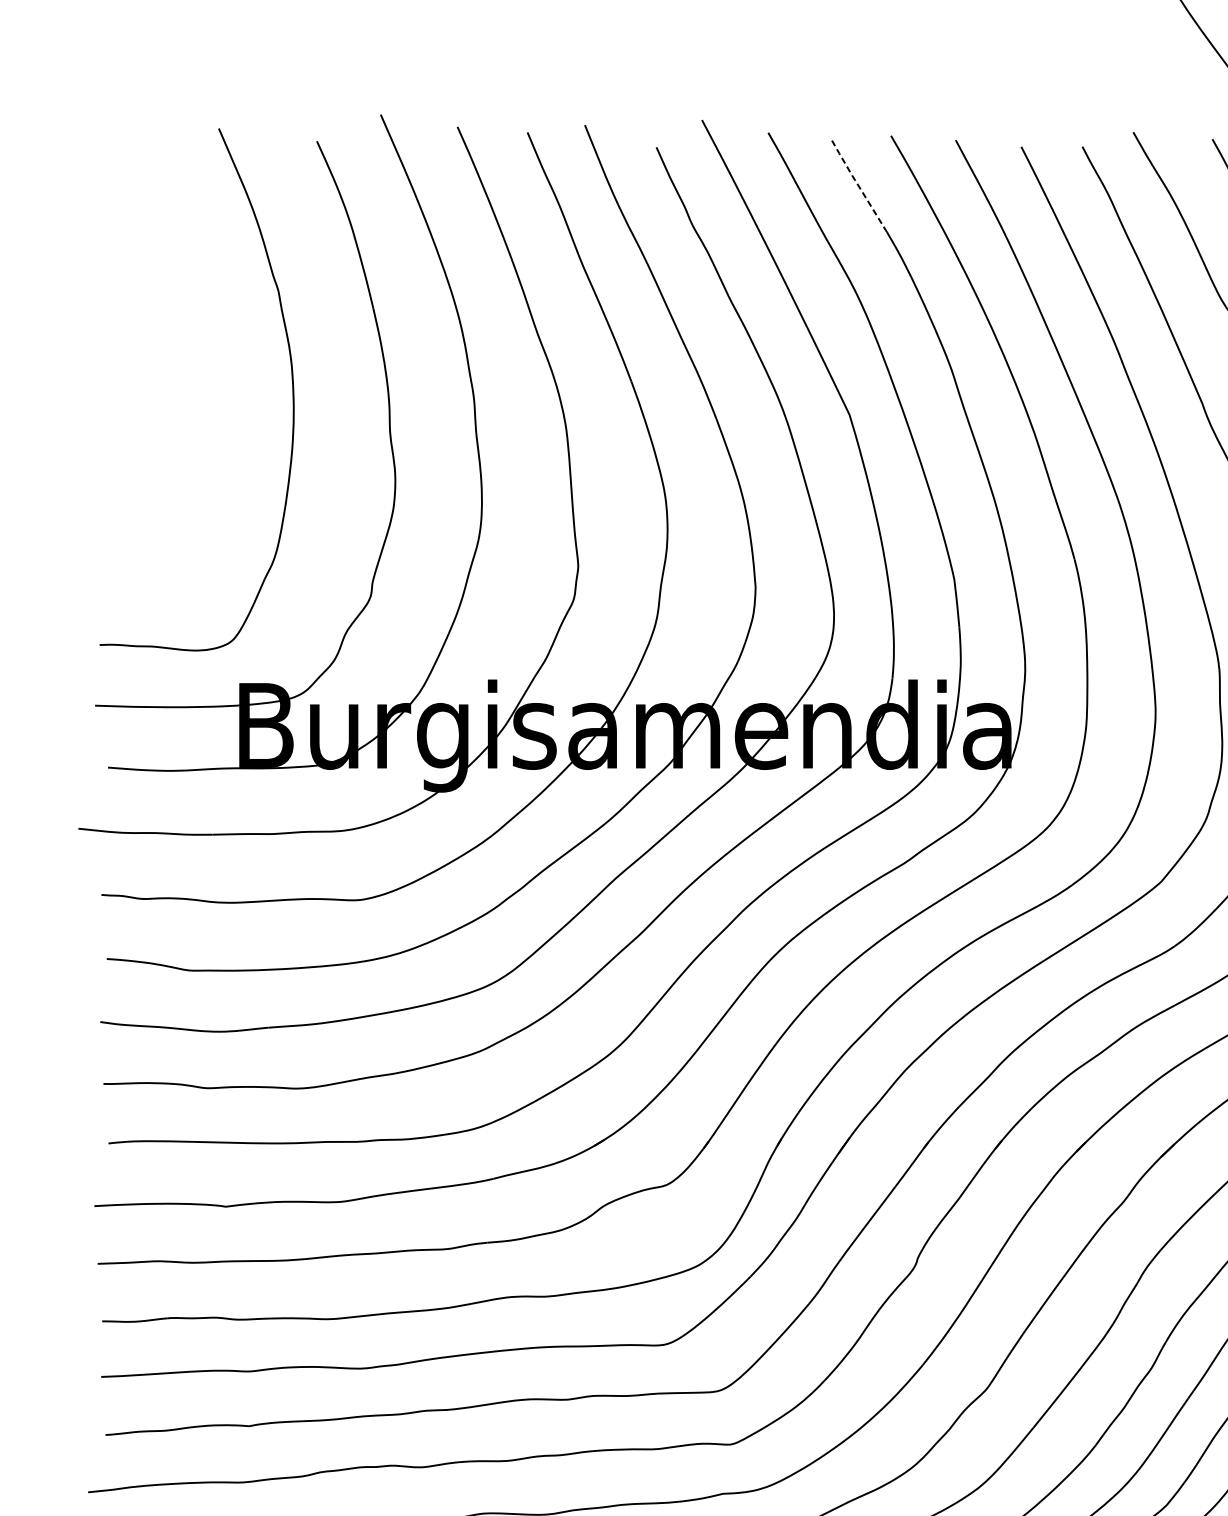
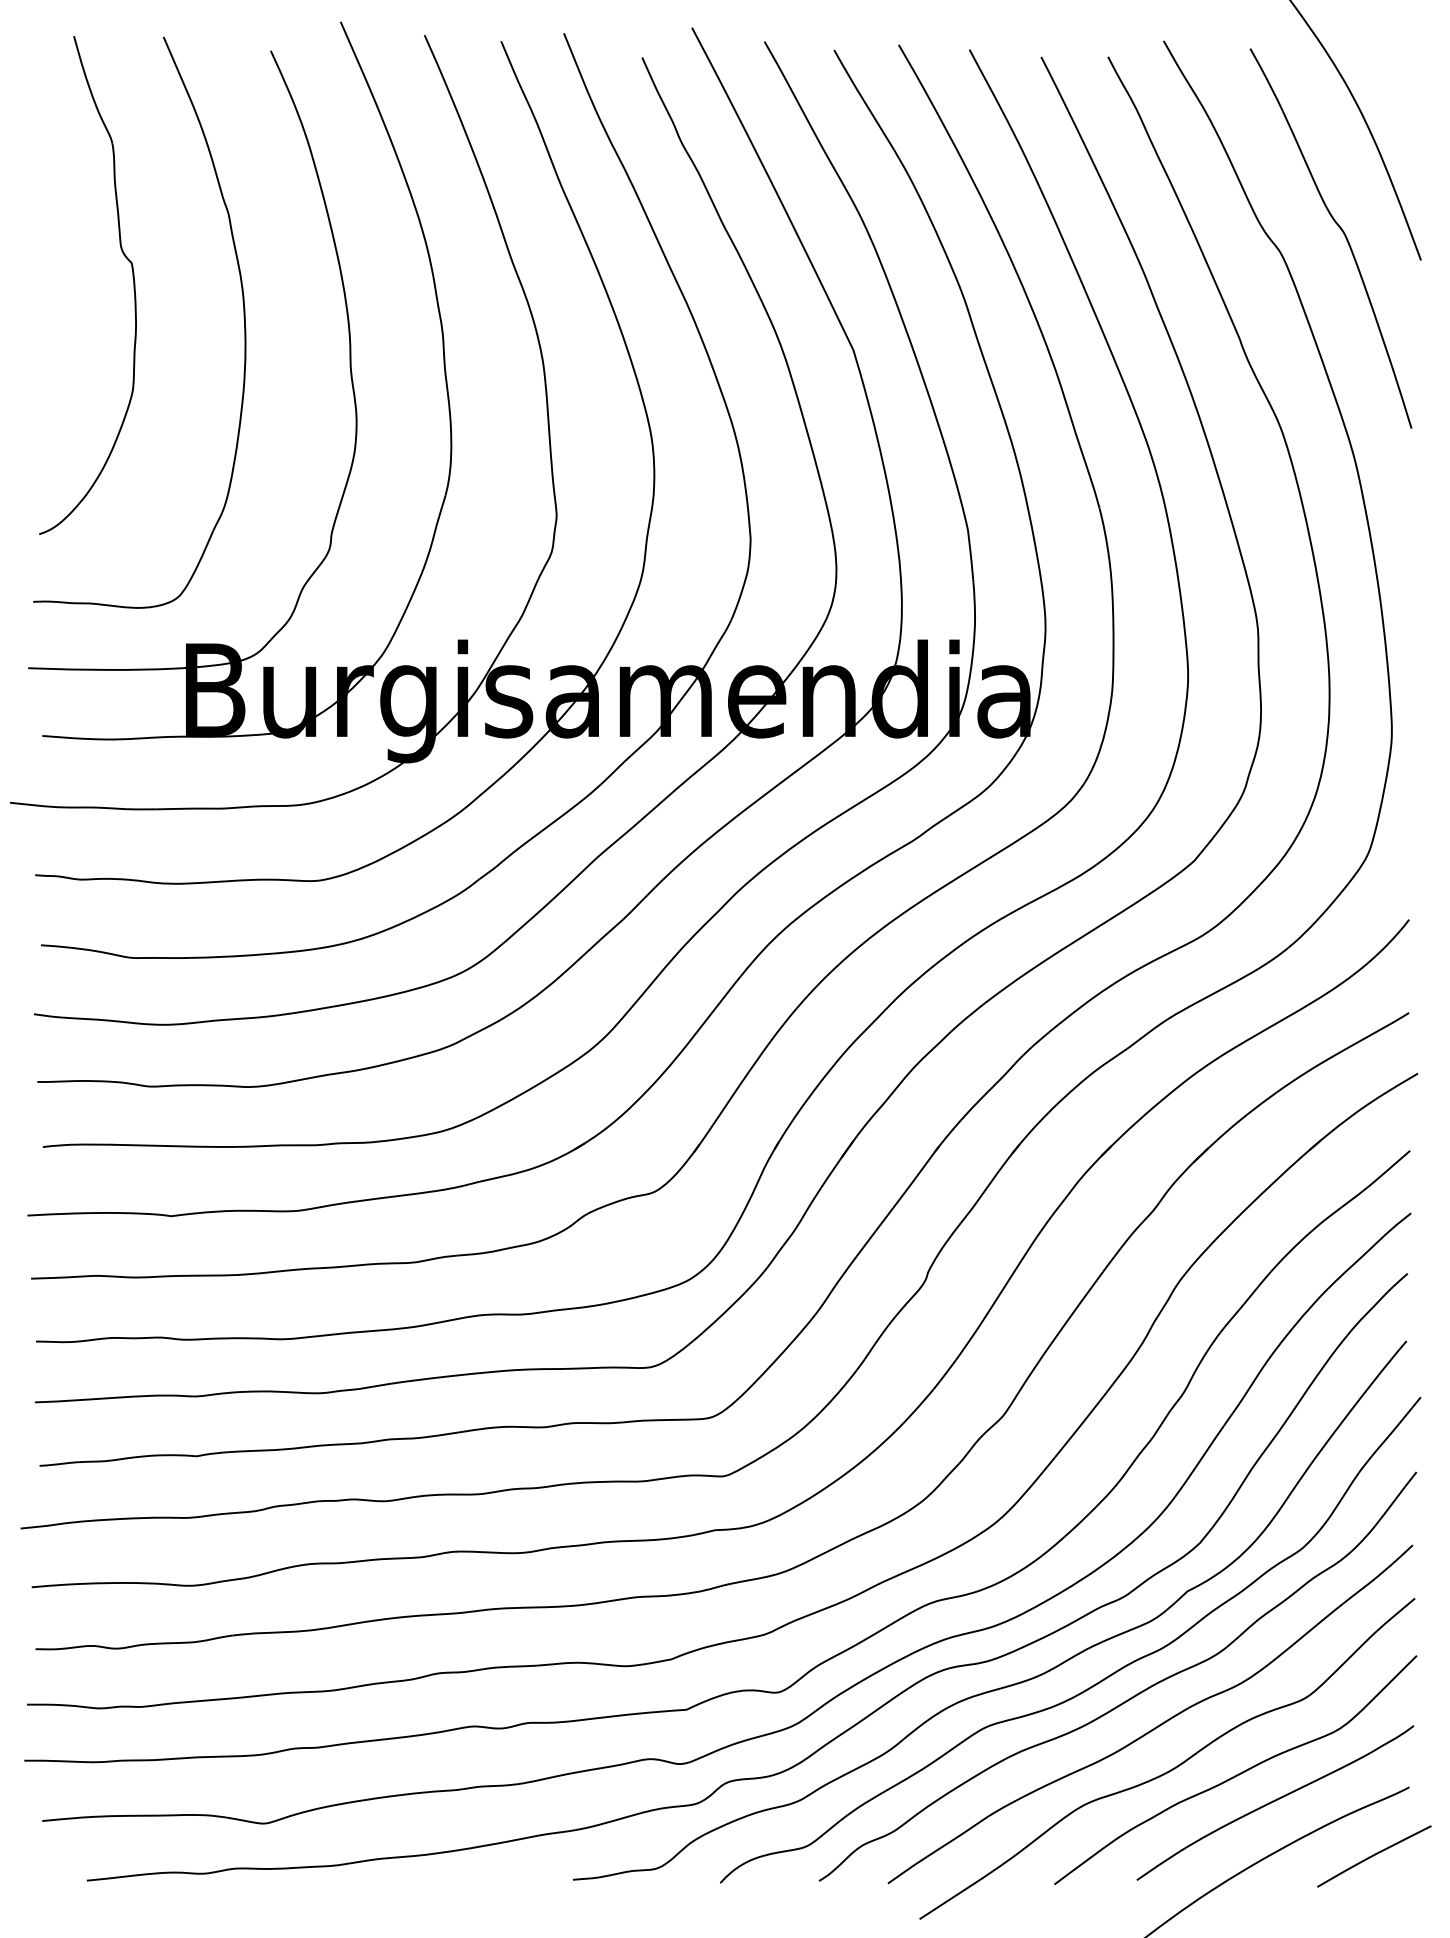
line: (857, 184) -> (862, 98), dashed -> solid
part: (190, 348) -> (132, 277), added

